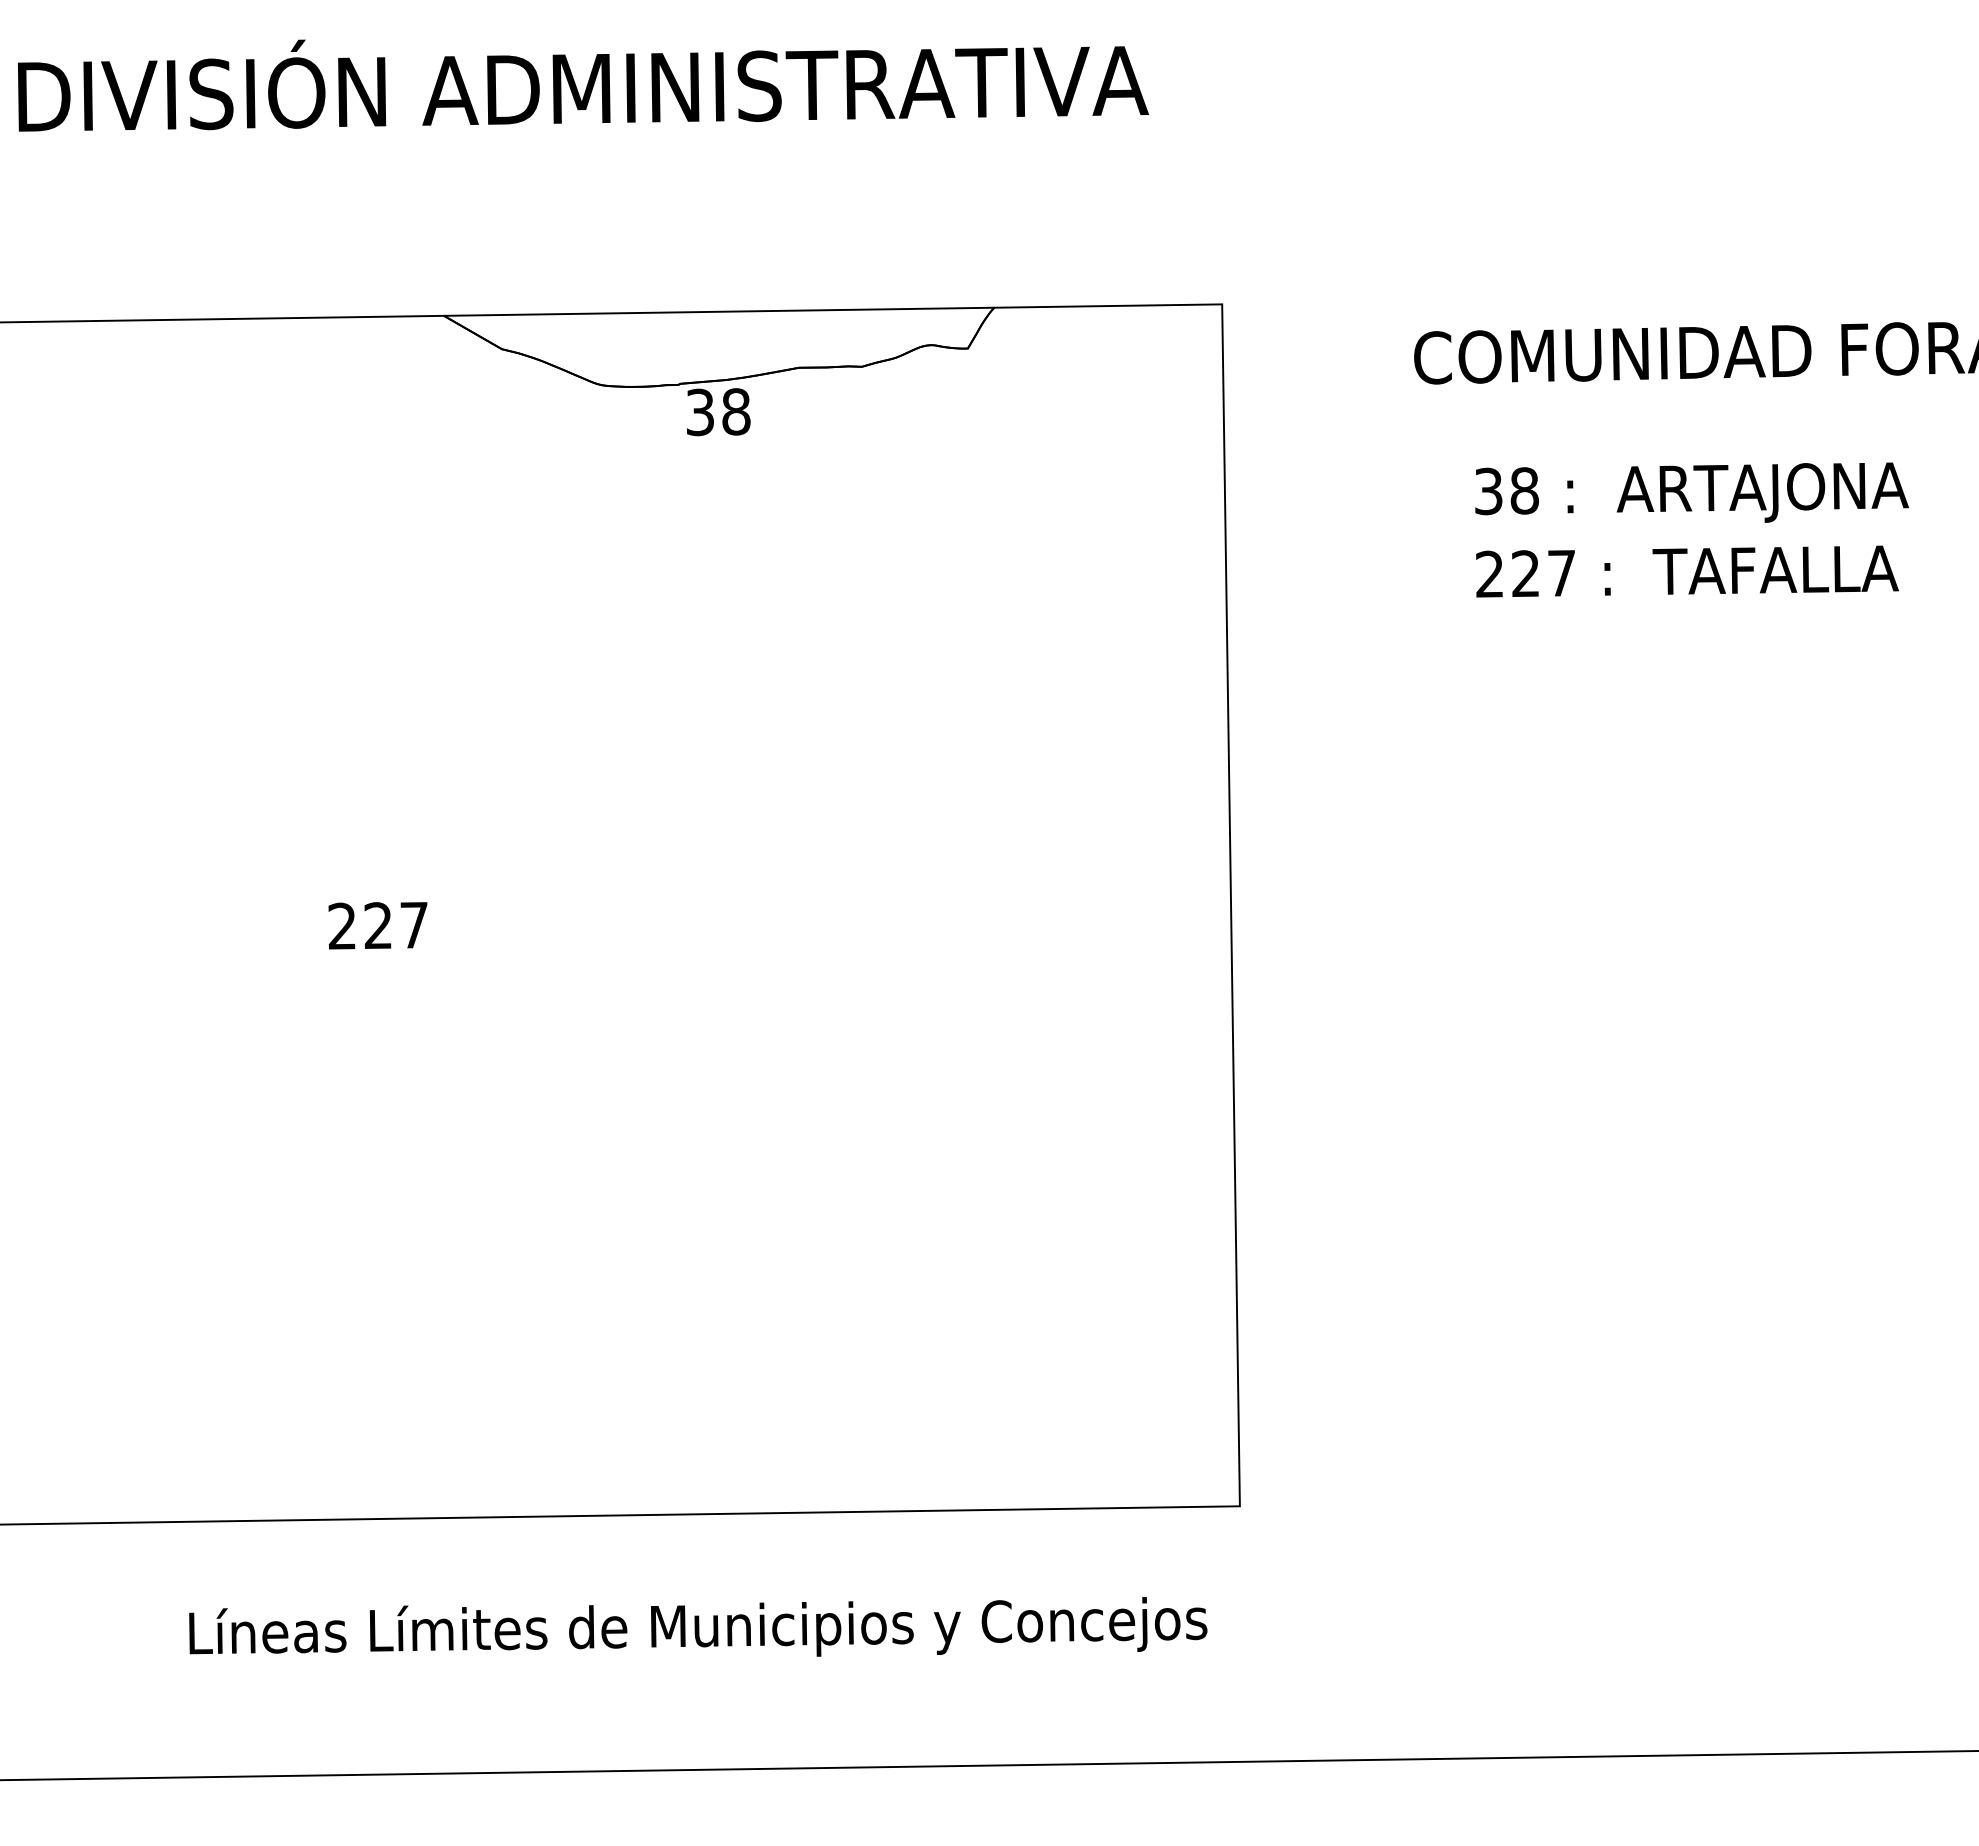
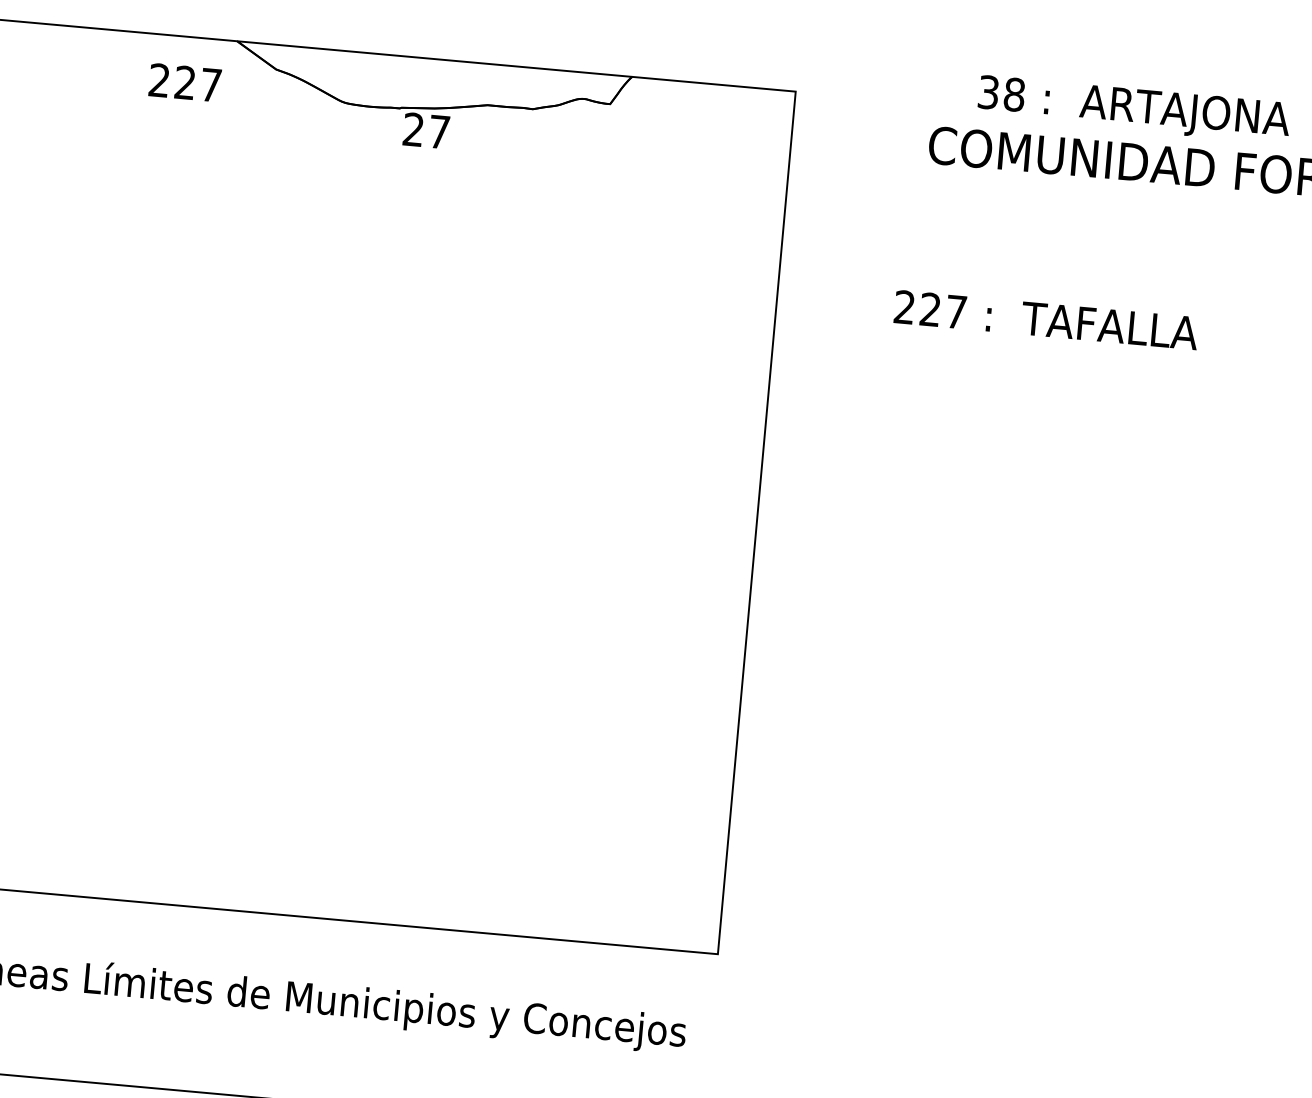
text: (718, 412) -> (426, 131), 38 -> 27
text: (1691, 492) -> (1133, 108), moved
text: (1687, 571) -> (1046, 320), moved
text: (377, 925) -> (184, 82), moved

